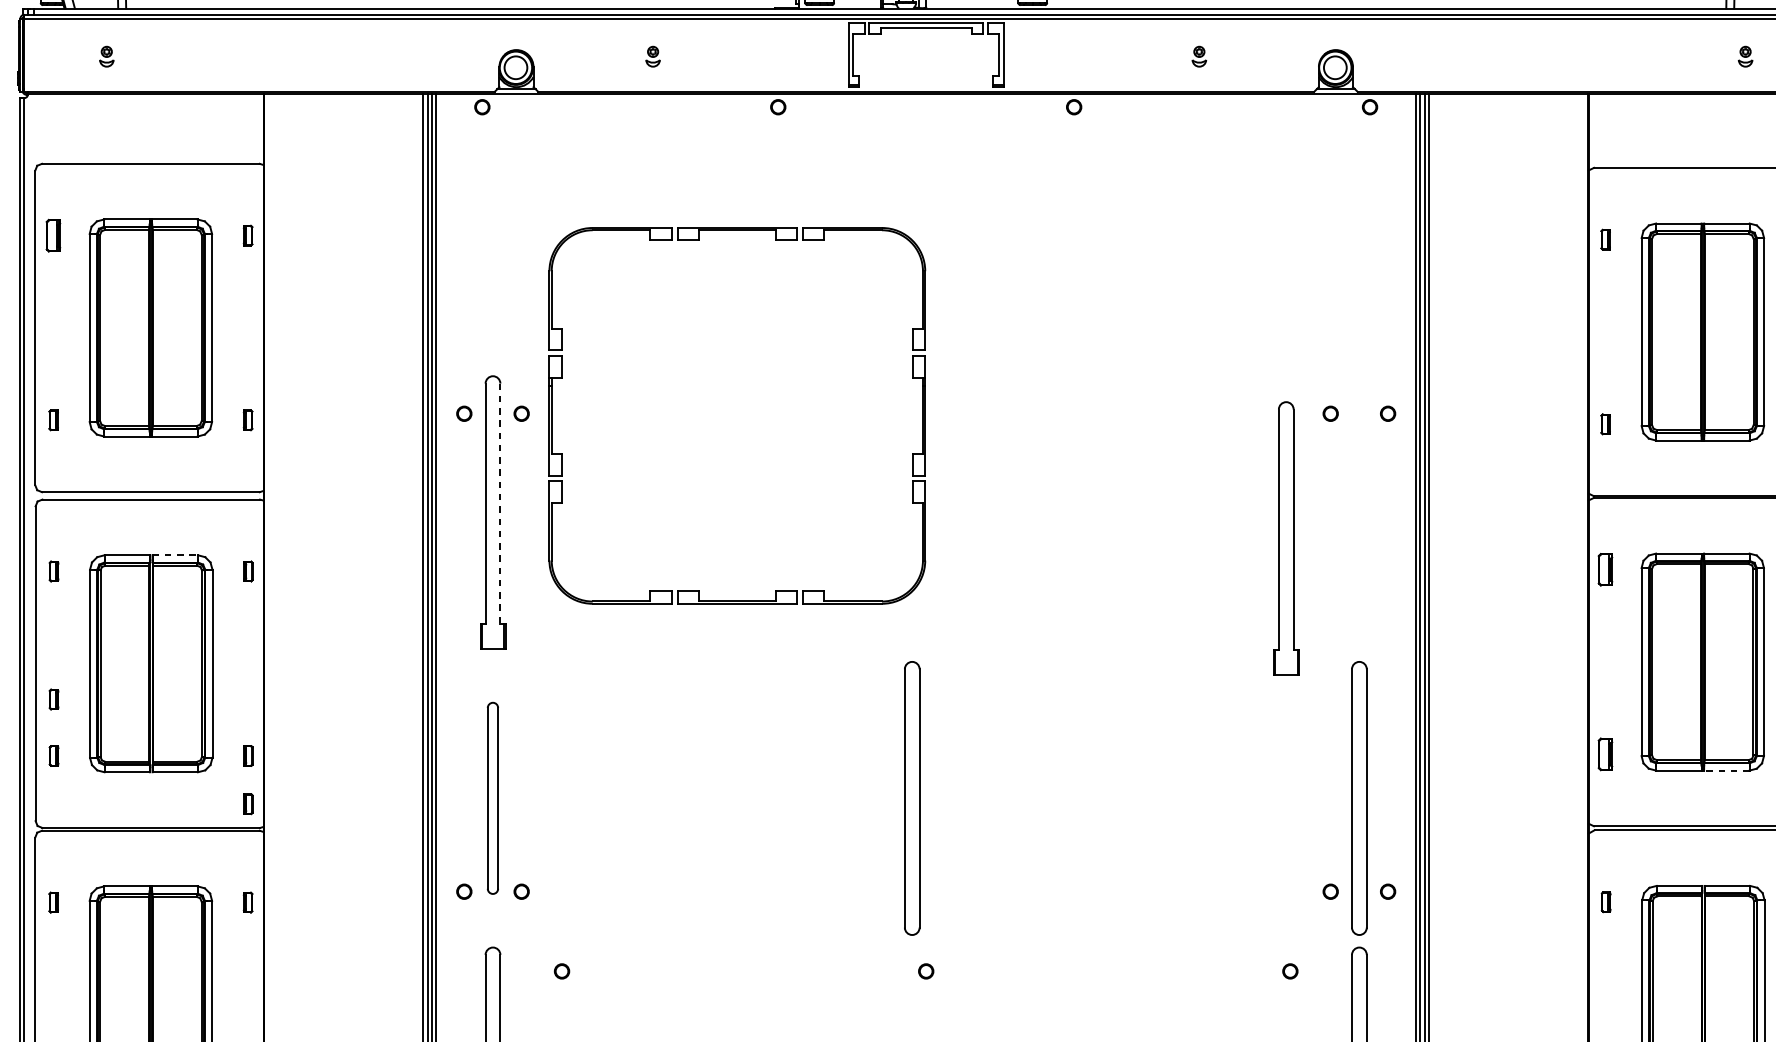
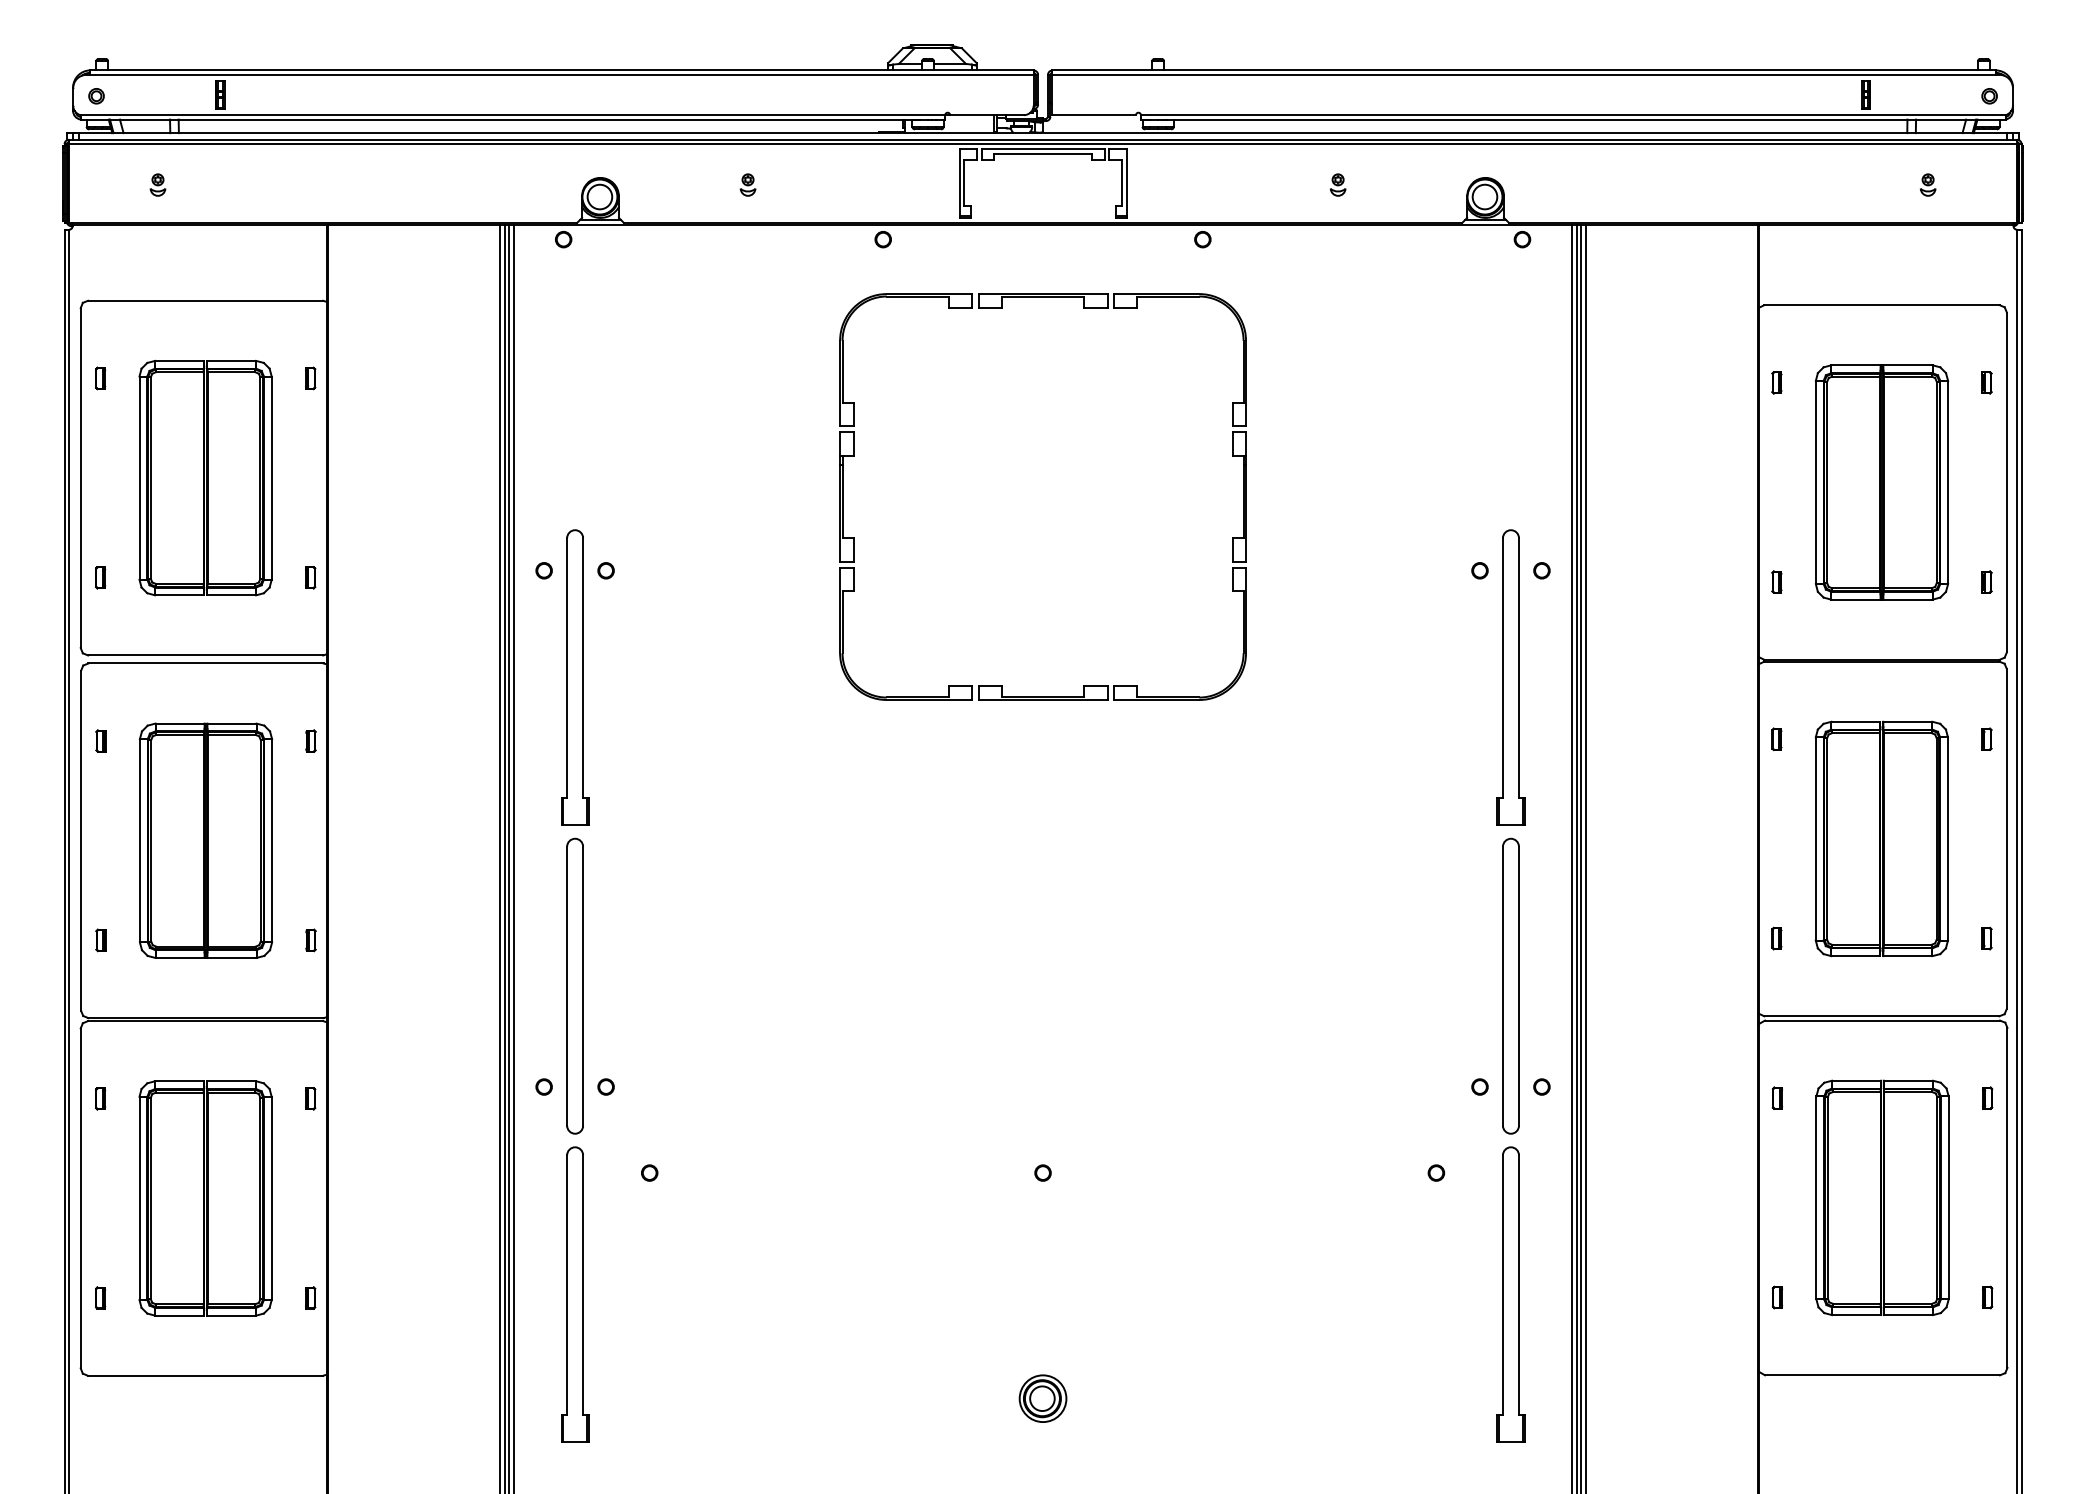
part: (53, 235) -> (100, 378), size x0.62
part: (699, 241) -> (1002, 308), moved
line: (500, 504) -> (583, 668), dashed -> solid
part: (1285, 538) -> (1510, 677), moved
line: (174, 555) -> (231, 723), dashed -> solid
part: (1605, 570) -> (1776, 739), size x0.62
part: (53, 699) -> (100, 879), removed
part: (1605, 754) -> (1776, 938), size x0.62
line: (1726, 770) -> (1907, 956), dashed -> solid
part: (492, 797) -> (574, 985), size x1.43
part: (911, 797) -> (1027, 985), removed
part: (248, 804) -> (310, 992), removed

